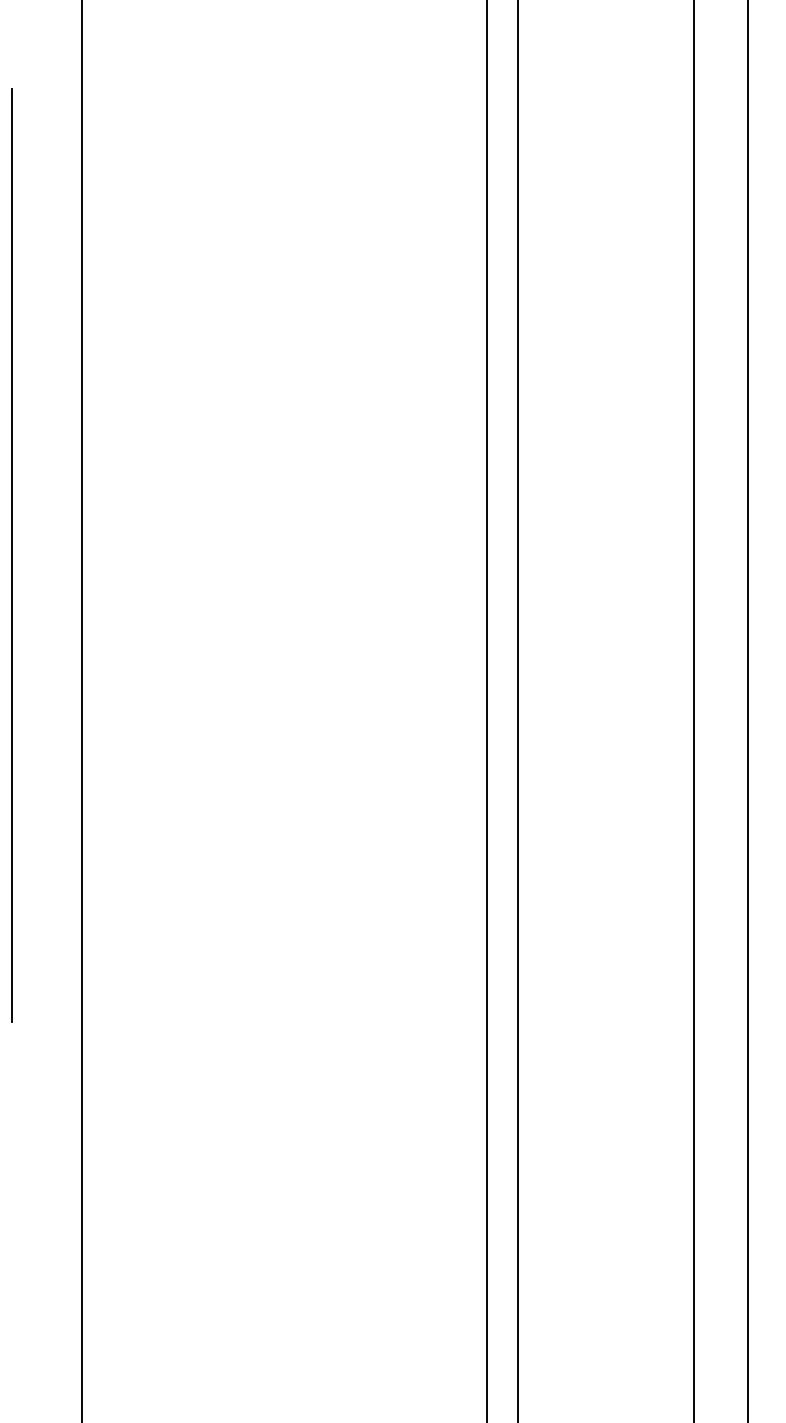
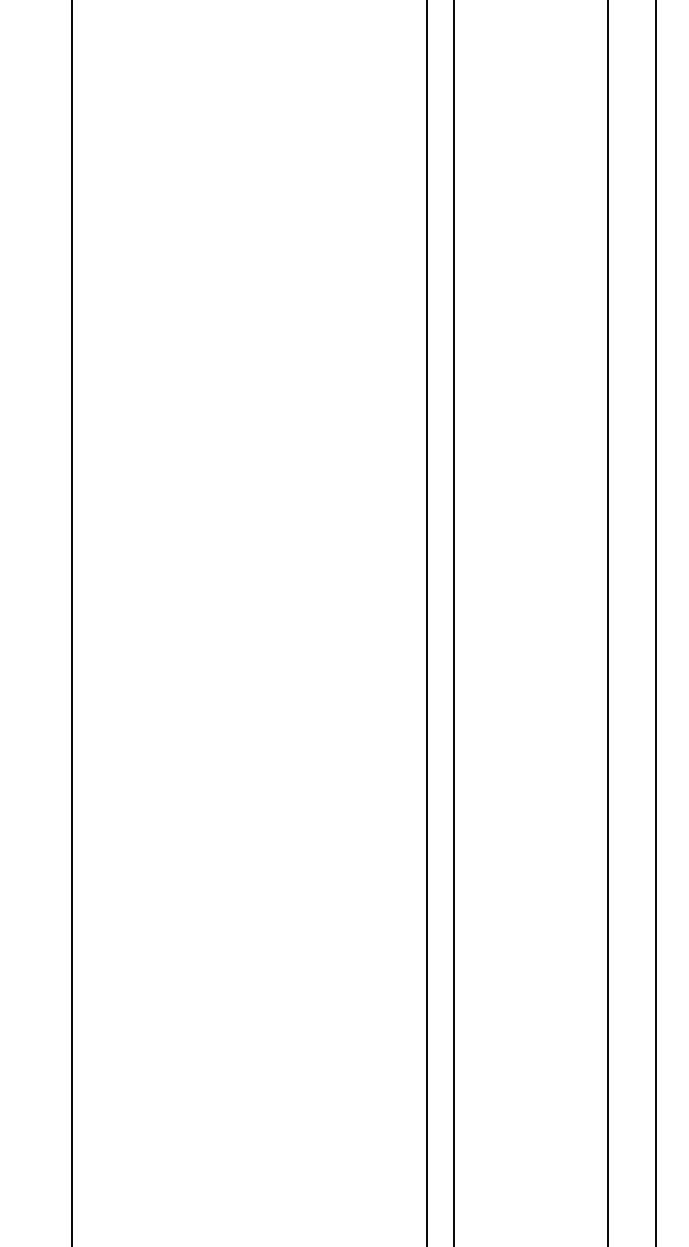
line: (12, 555) -> (11, 486), removed

